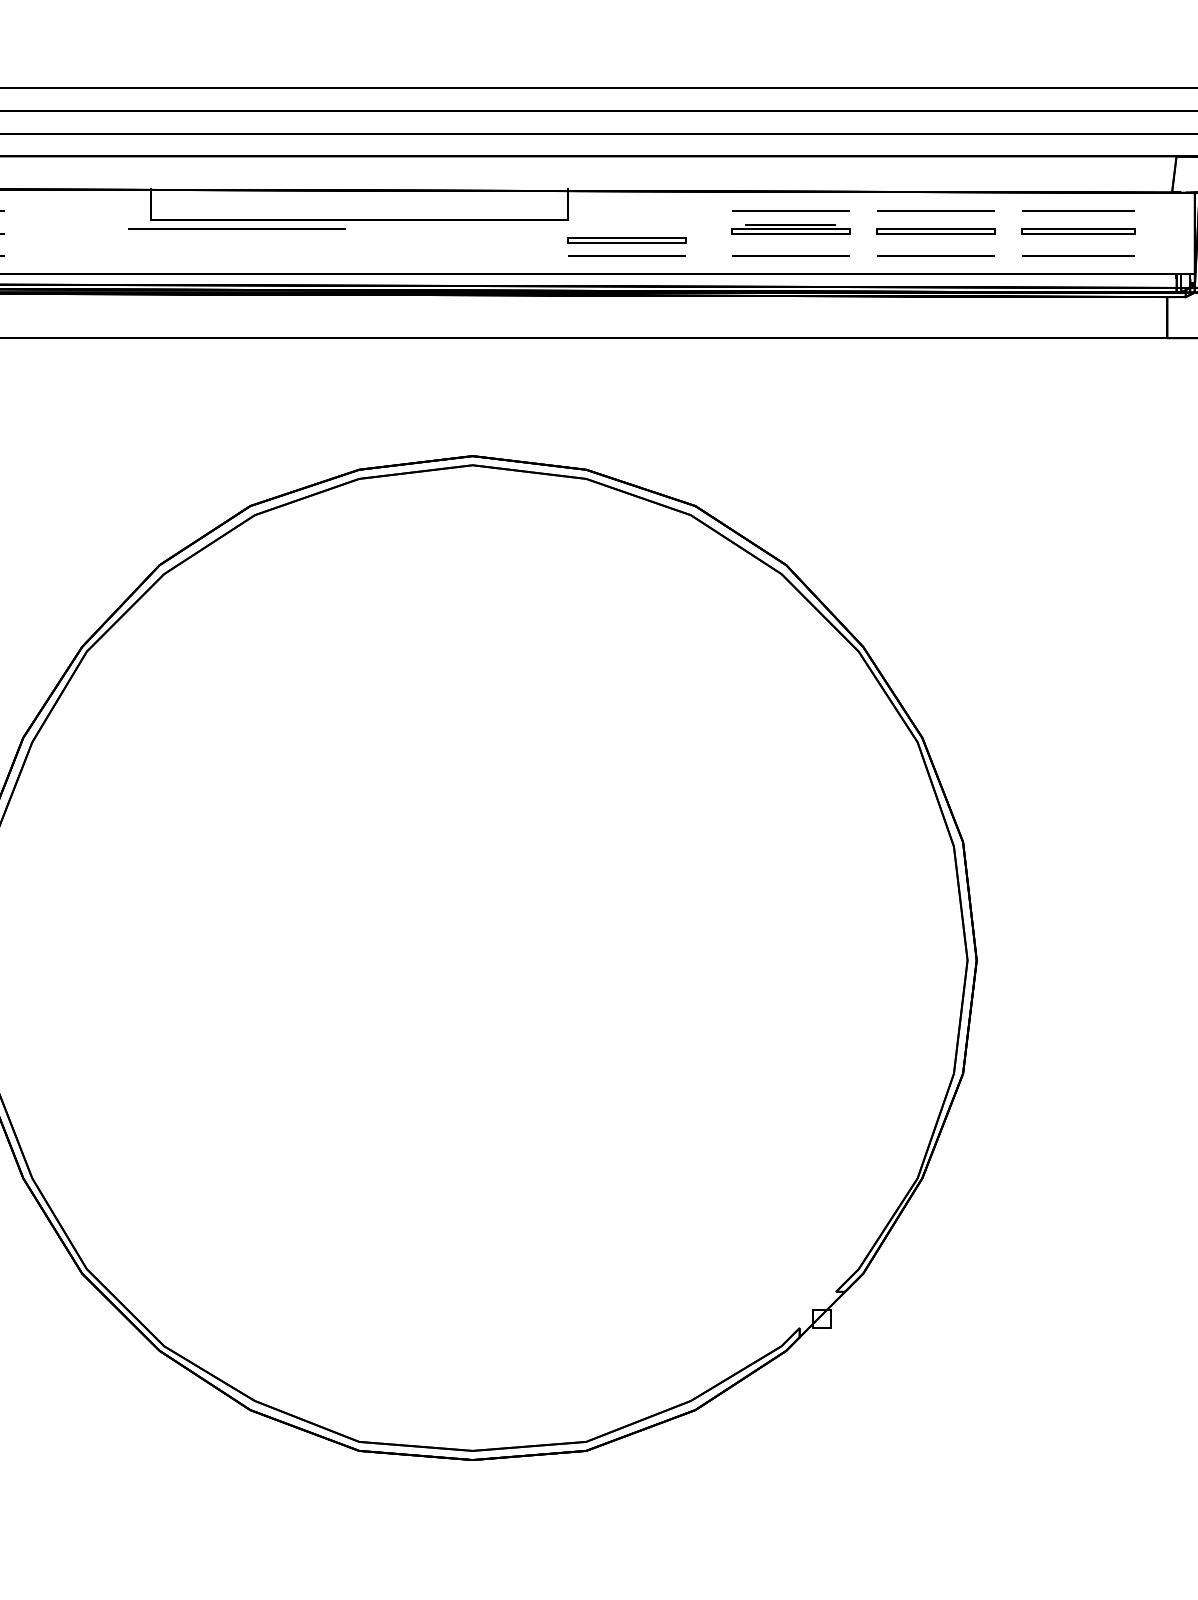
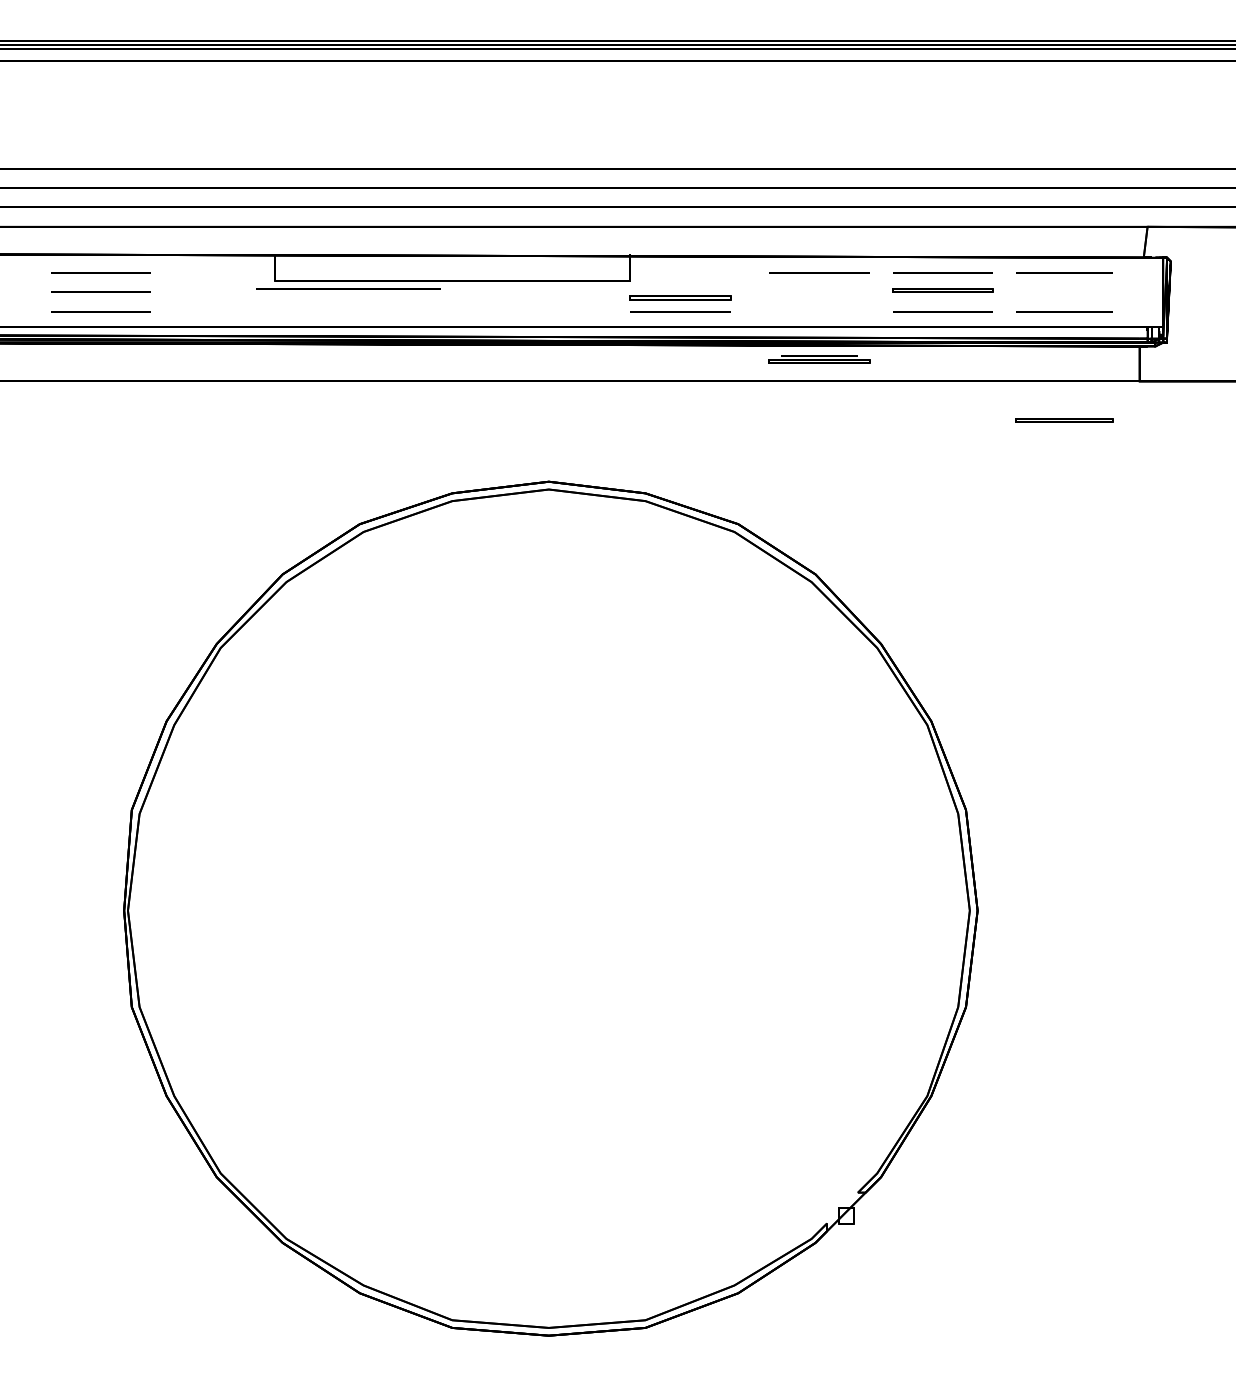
part: (790, 228) -> (819, 359), moved
line: (1078, 230) -> (1064, 419), moved
line: (790, 255) -> (819, 311), removed

